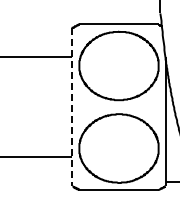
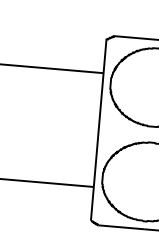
line: (72, 107) -> (98, 130), dashed -> solid

